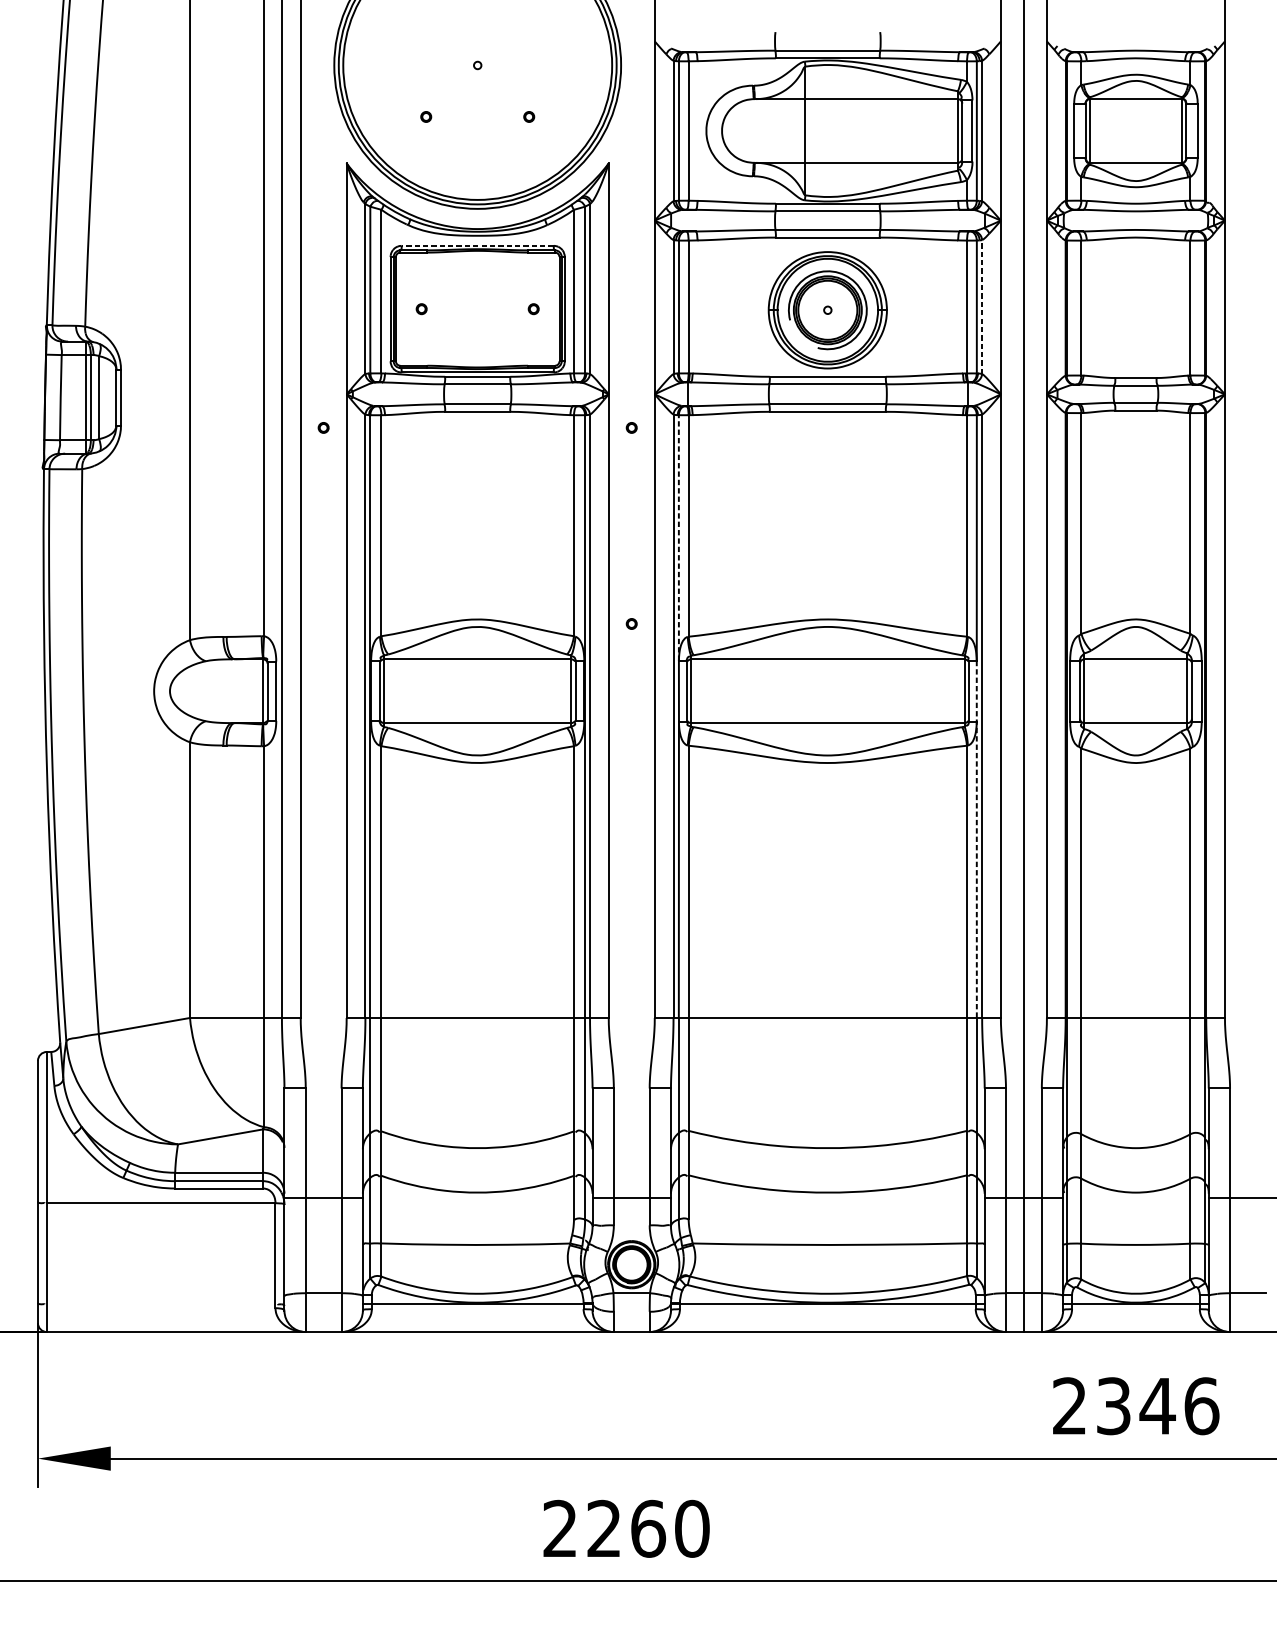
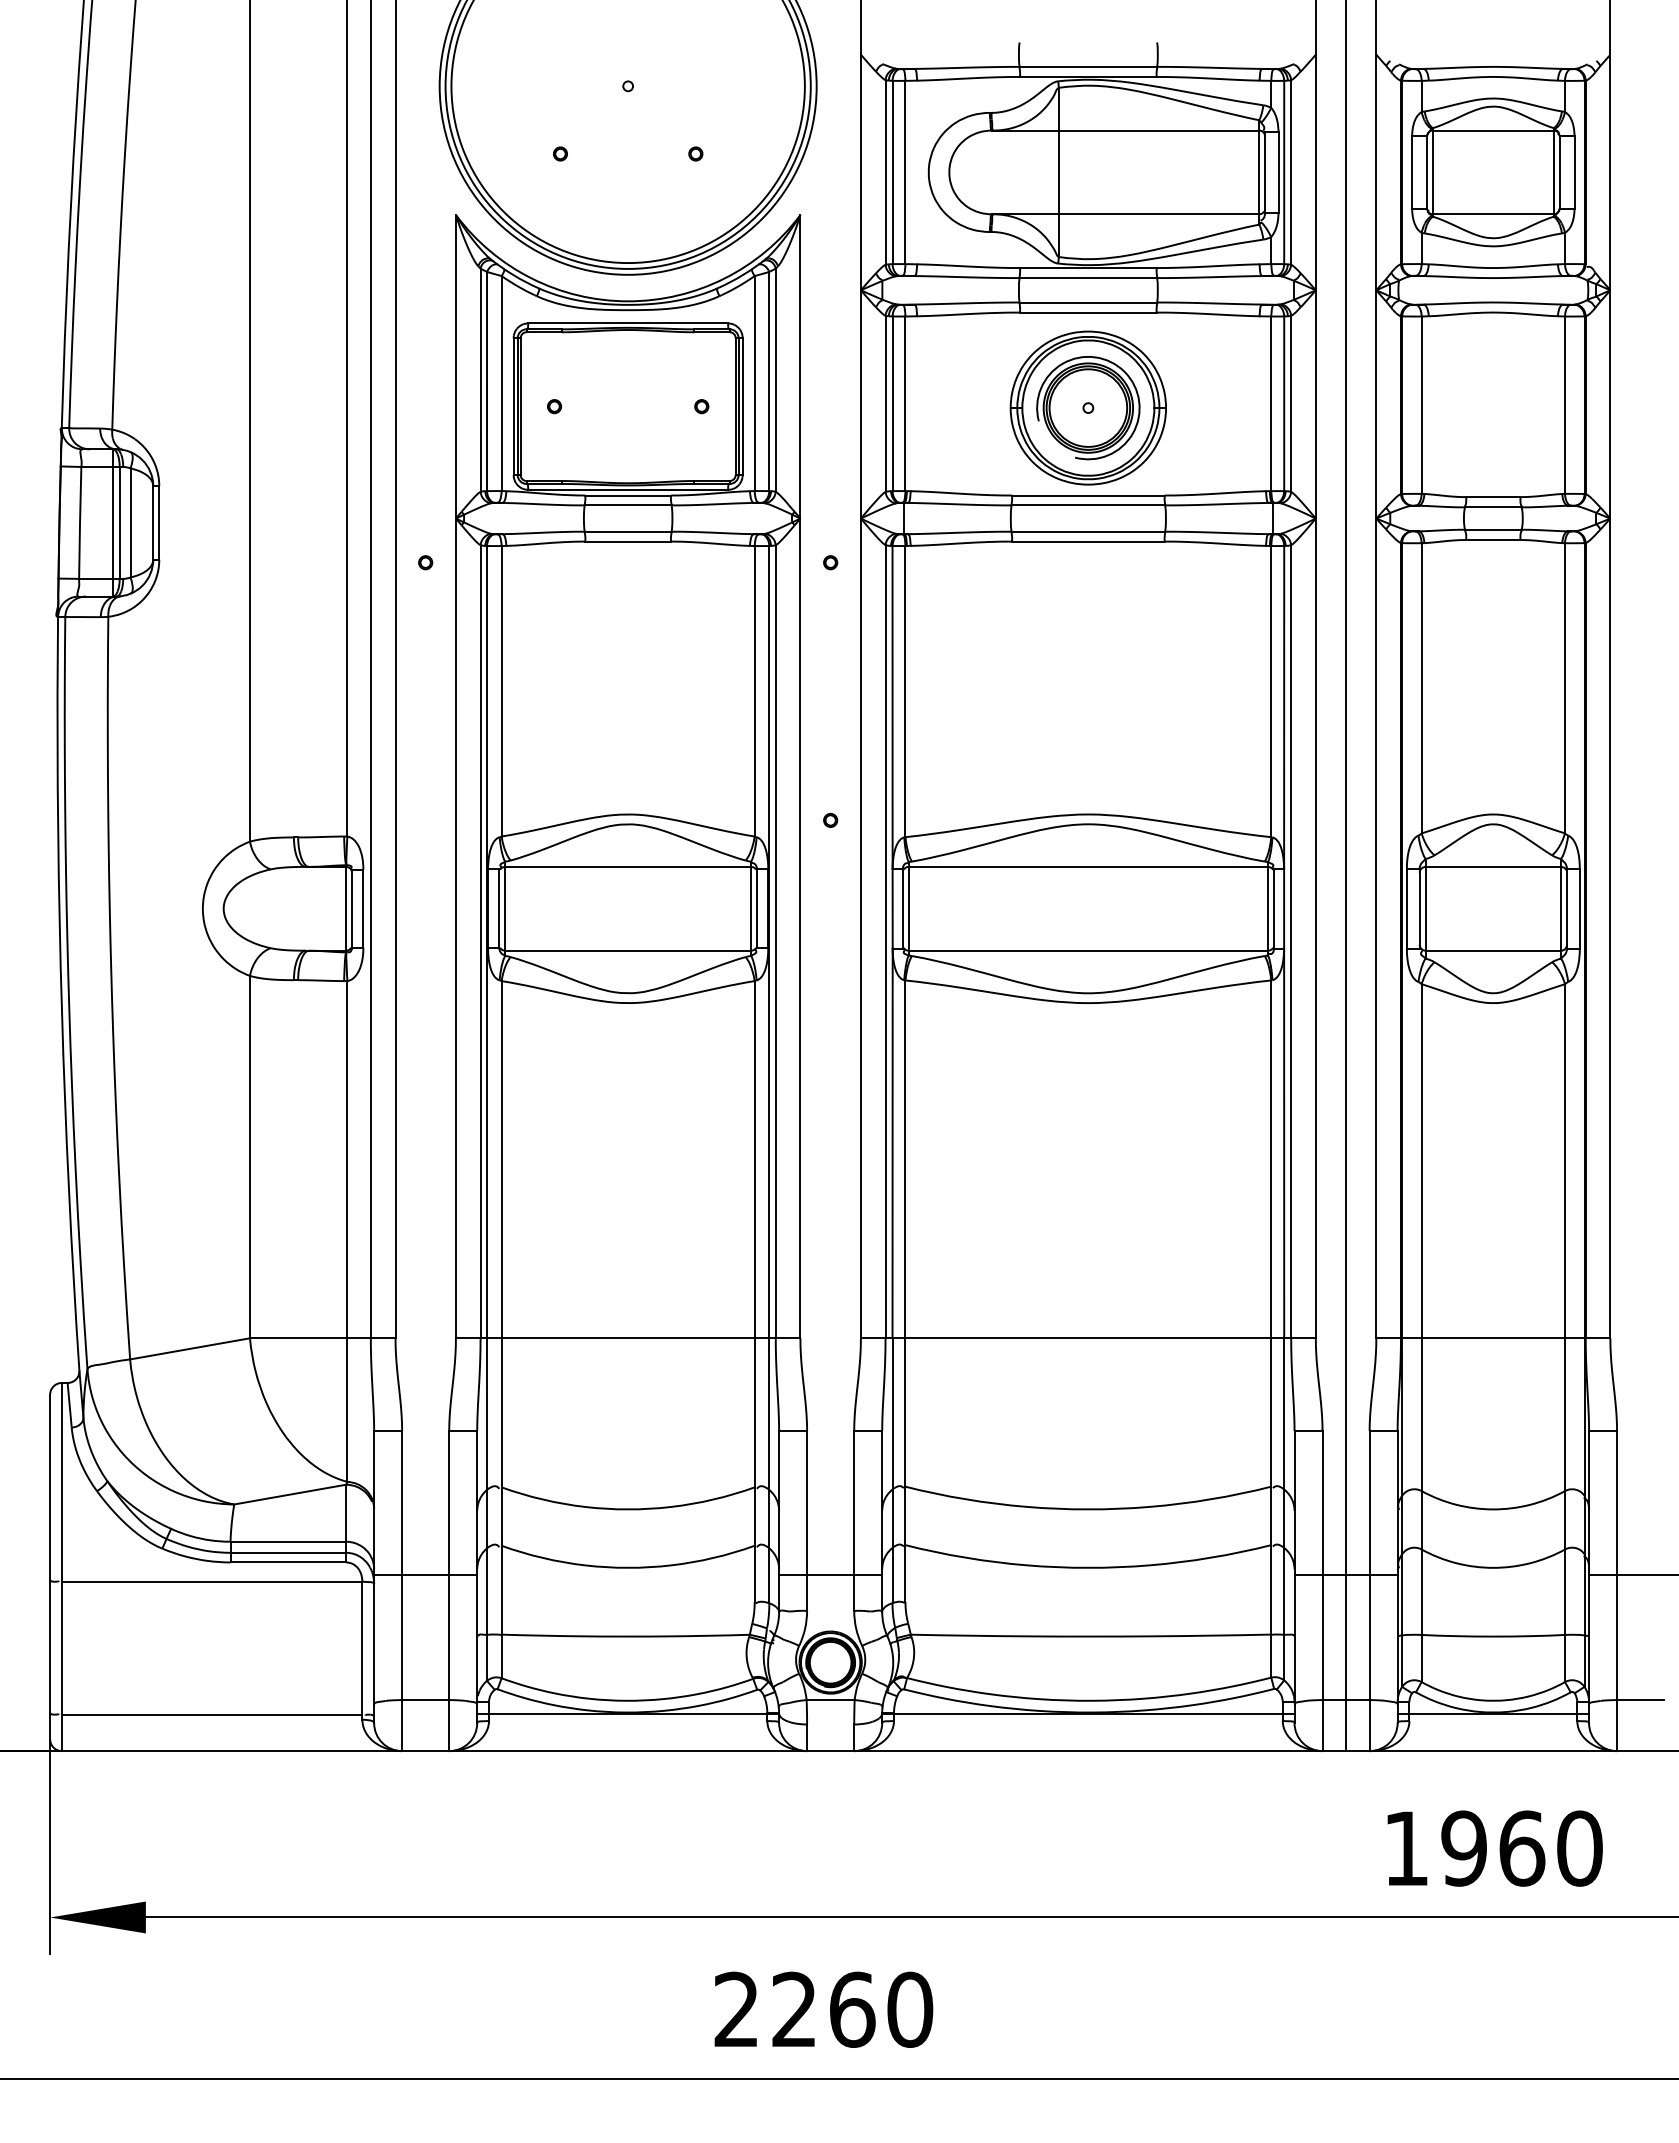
line: (477, 245) -> (627, 323), dashed -> solid
line: (982, 306) -> (1291, 403), dashed -> solid
line: (678, 537) -> (892, 706), dashed -> solid
line: (977, 839) -> (1284, 1103), dashed -> solid
line: (160, 1304) -> (211, 1714), added
text: (1136, 1406) -> (1493, 1848), 2346 -> 1960

